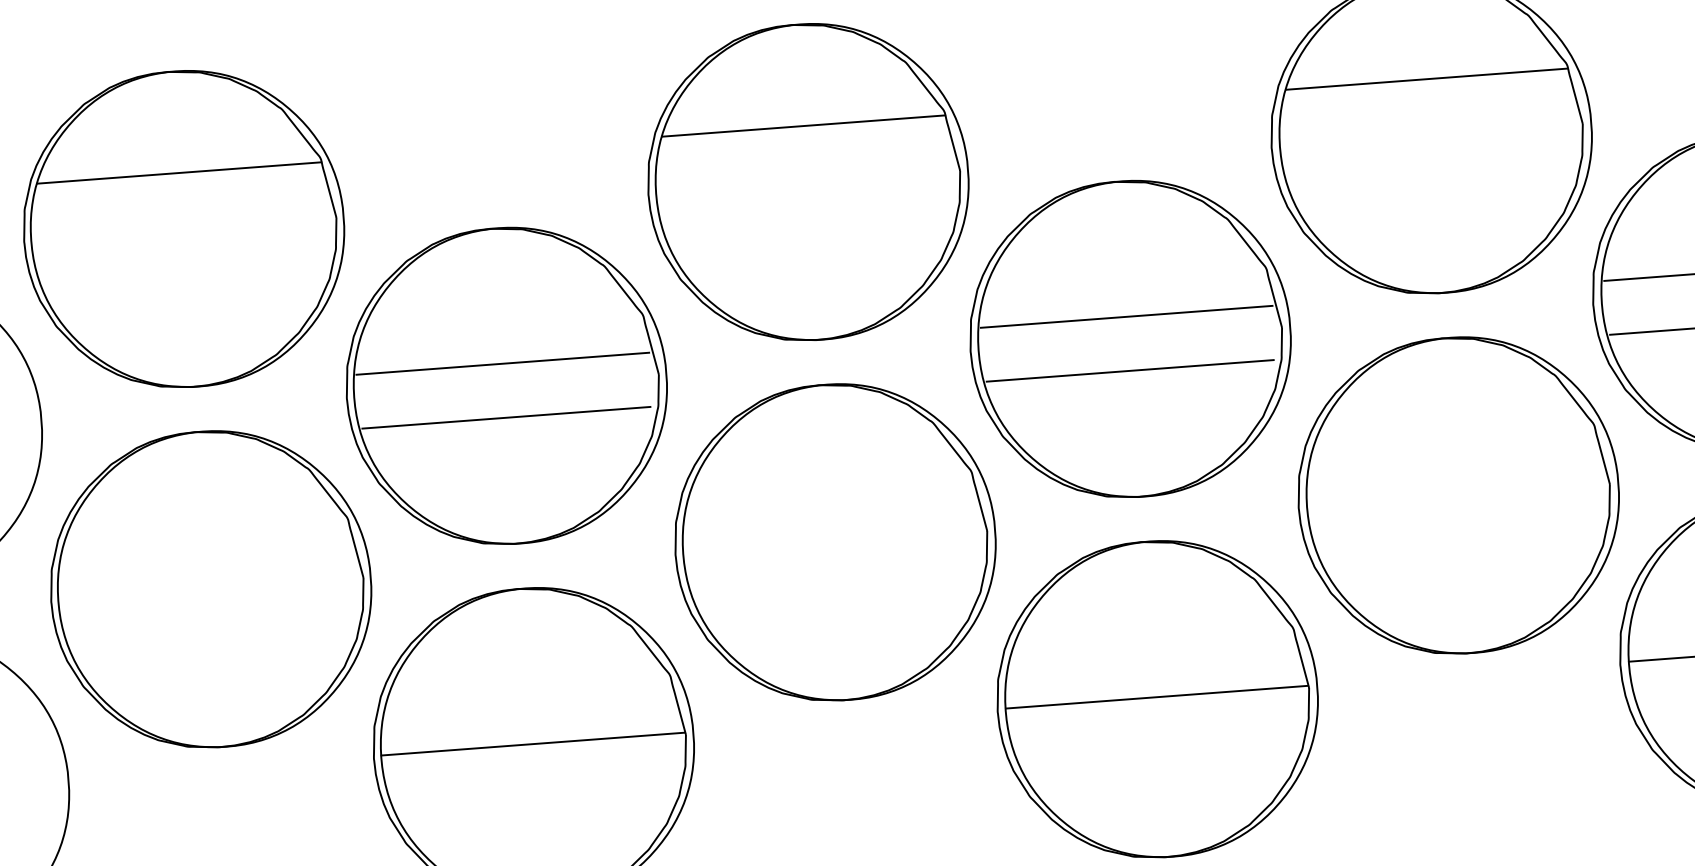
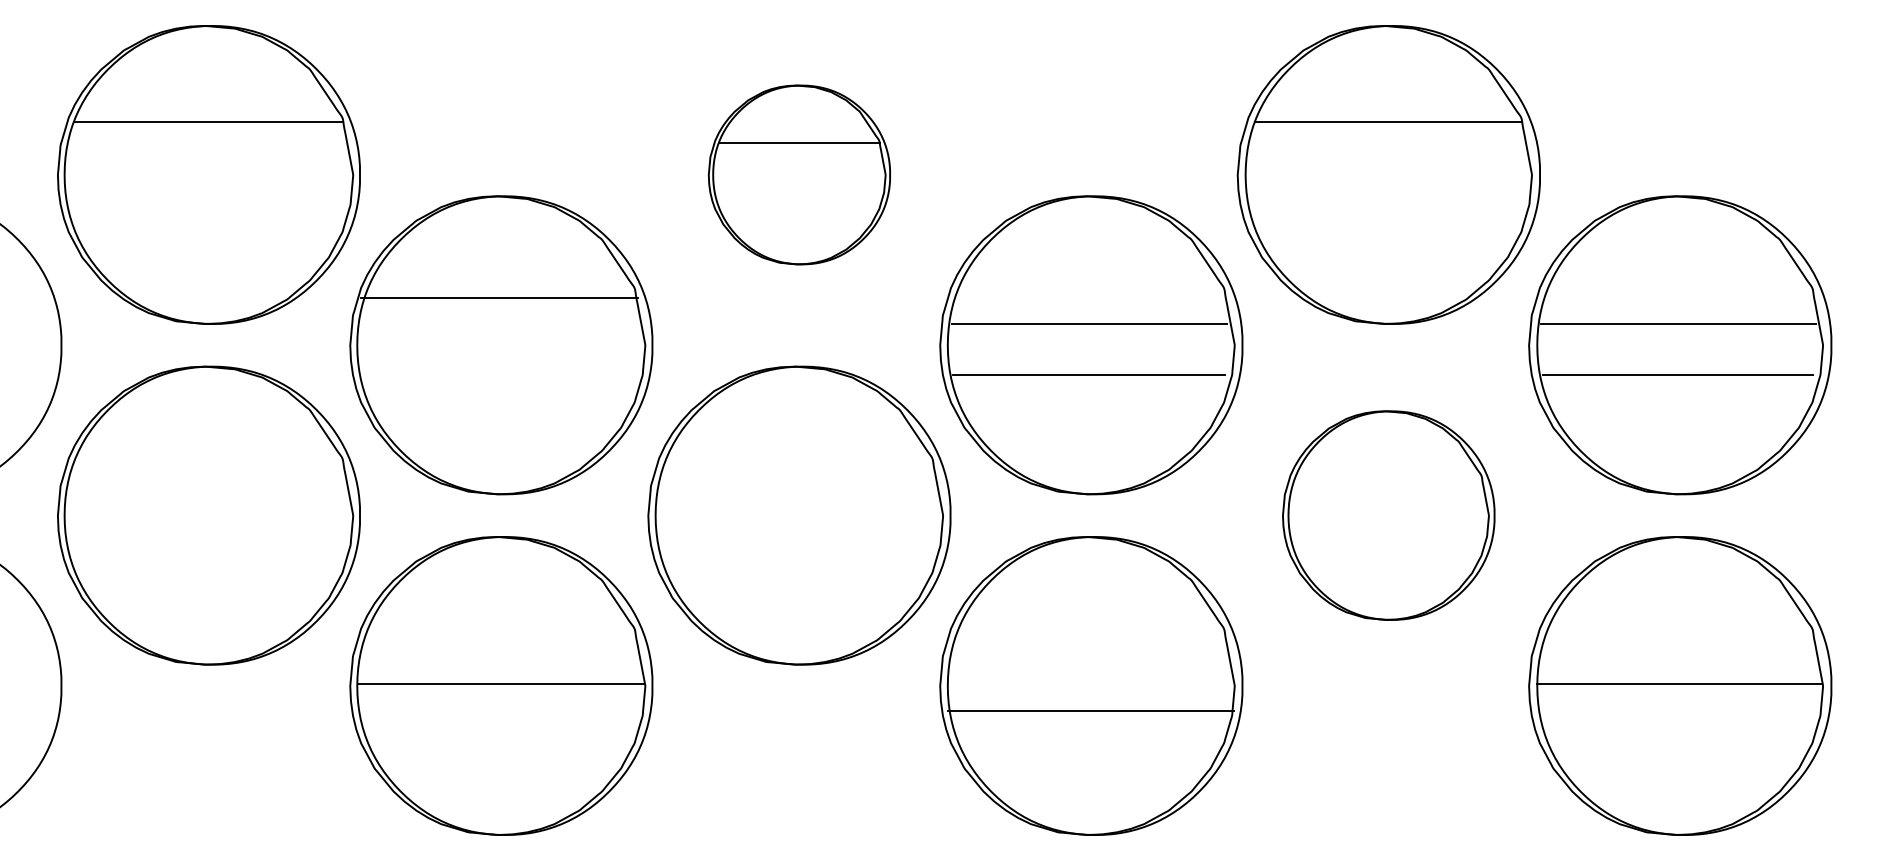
part: (808, 181) -> (799, 174), size x0.6
line: (502, 364) -> (499, 298), moved
line: (505, 418) -> (498, 375), removed
part: (1458, 495) -> (1388, 515), size x0.7
line: (1156, 696) -> (1090, 710), moved

